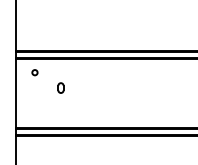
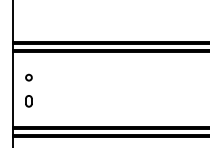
circle: (34, 72) -> (28, 77), moved
part: (60, 87) -> (28, 100), moved

